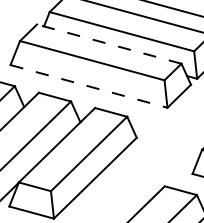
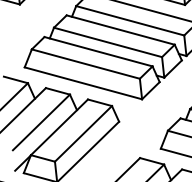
line: (109, 43) -> (98, 51), dashed -> solid
line: (89, 86) -> (83, 83), dashed -> solid

